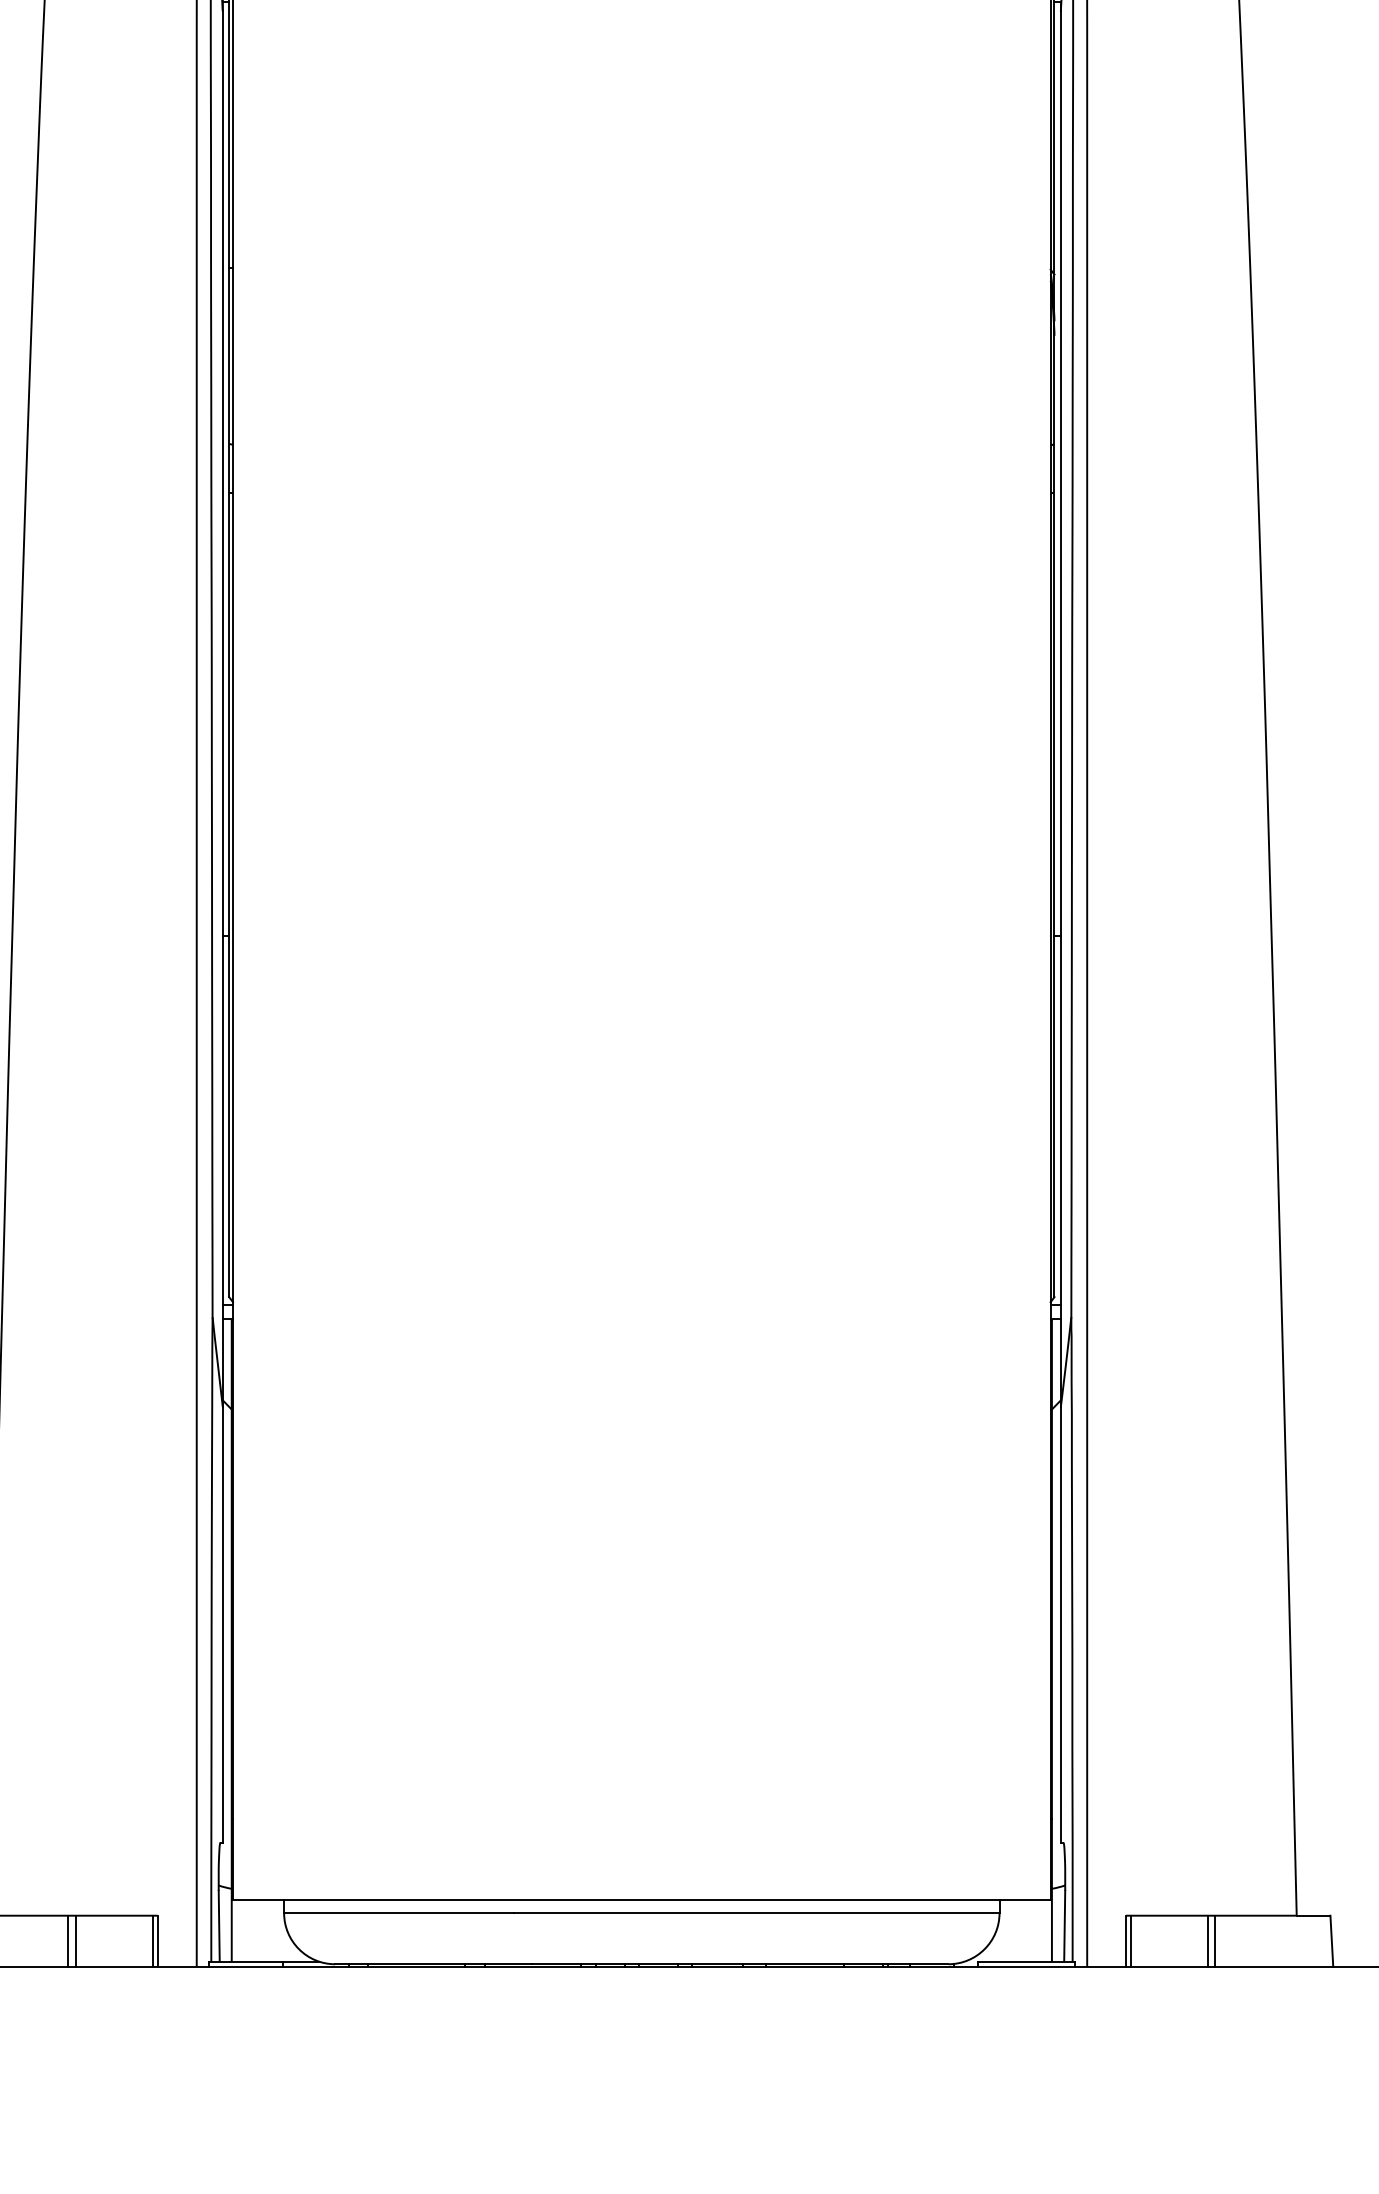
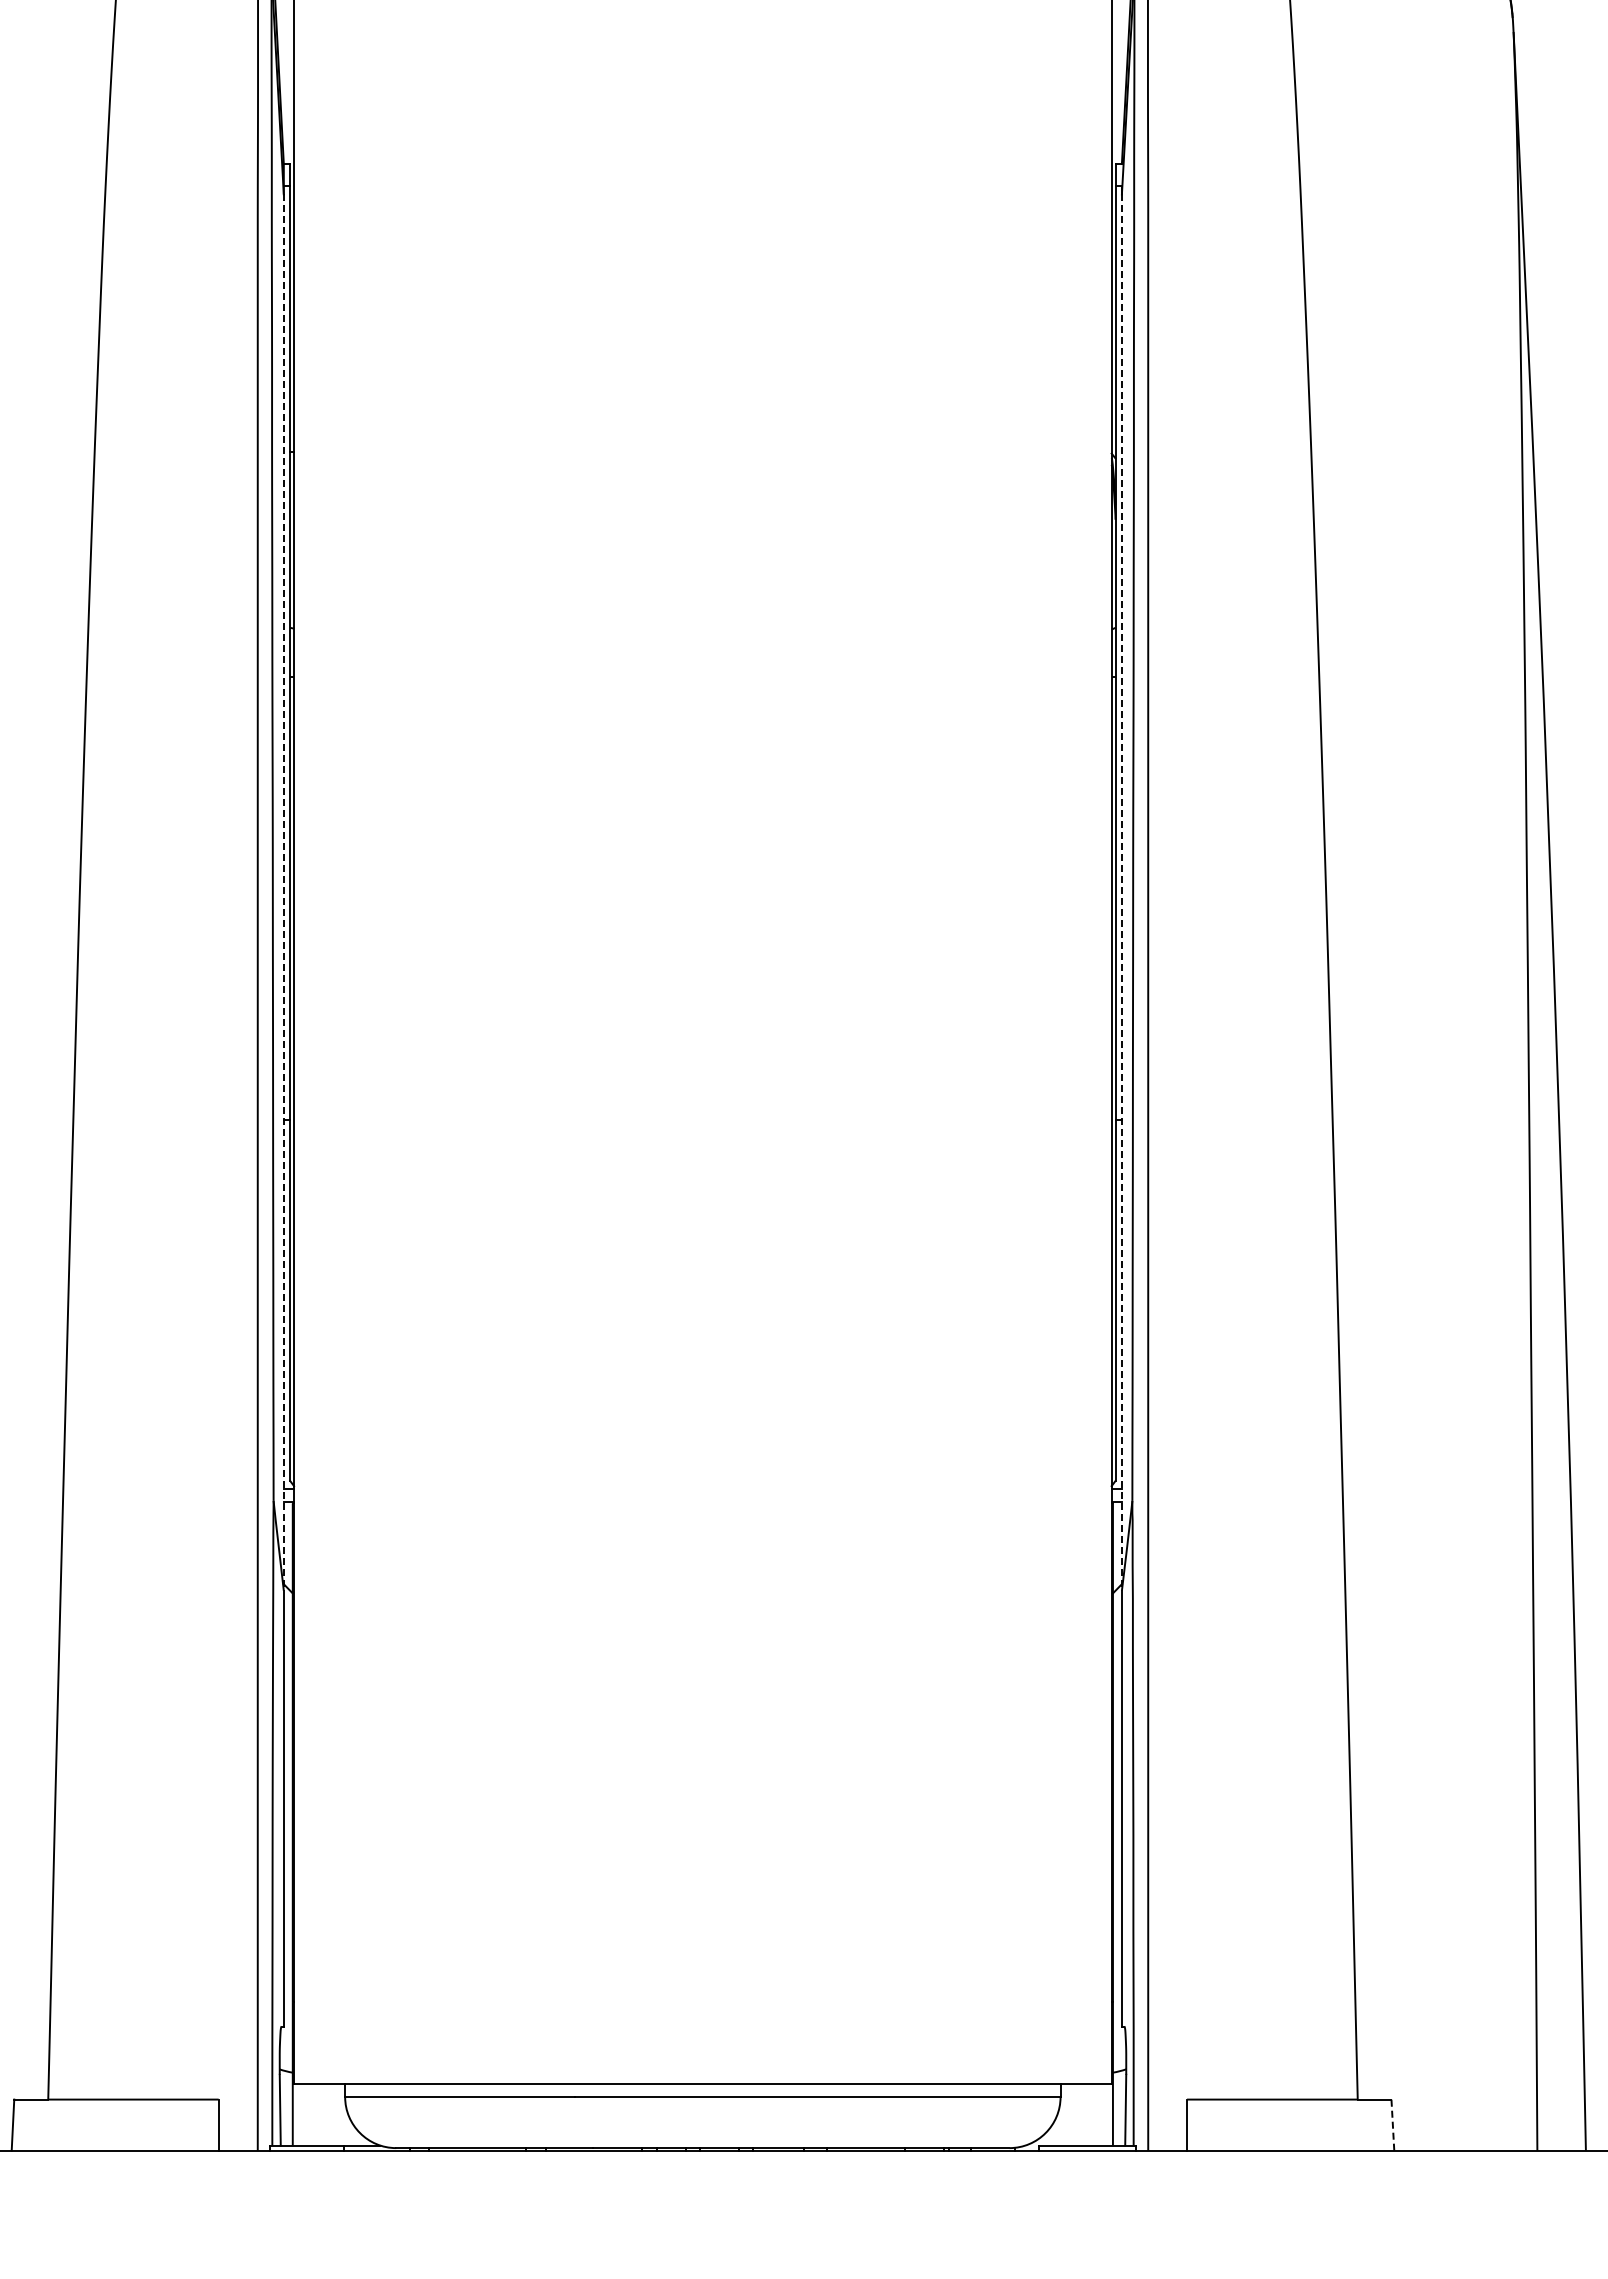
line: (222, 709) -> (283, 893), solid -> dashed
line: (1060, 709) -> (1121, 893), solid -> dashed
line: (68, 1940) -> (129, 2124), removed
line: (75, 1940) -> (136, 2124), removed
line: (152, 1940) -> (213, 2124), removed
line: (1131, 1940) -> (1192, 2124), removed
line: (1207, 1940) -> (1268, 2124), removed
line: (1215, 1940) -> (1276, 2124), removed
line: (1331, 1941) -> (1392, 2125), solid -> dashed

